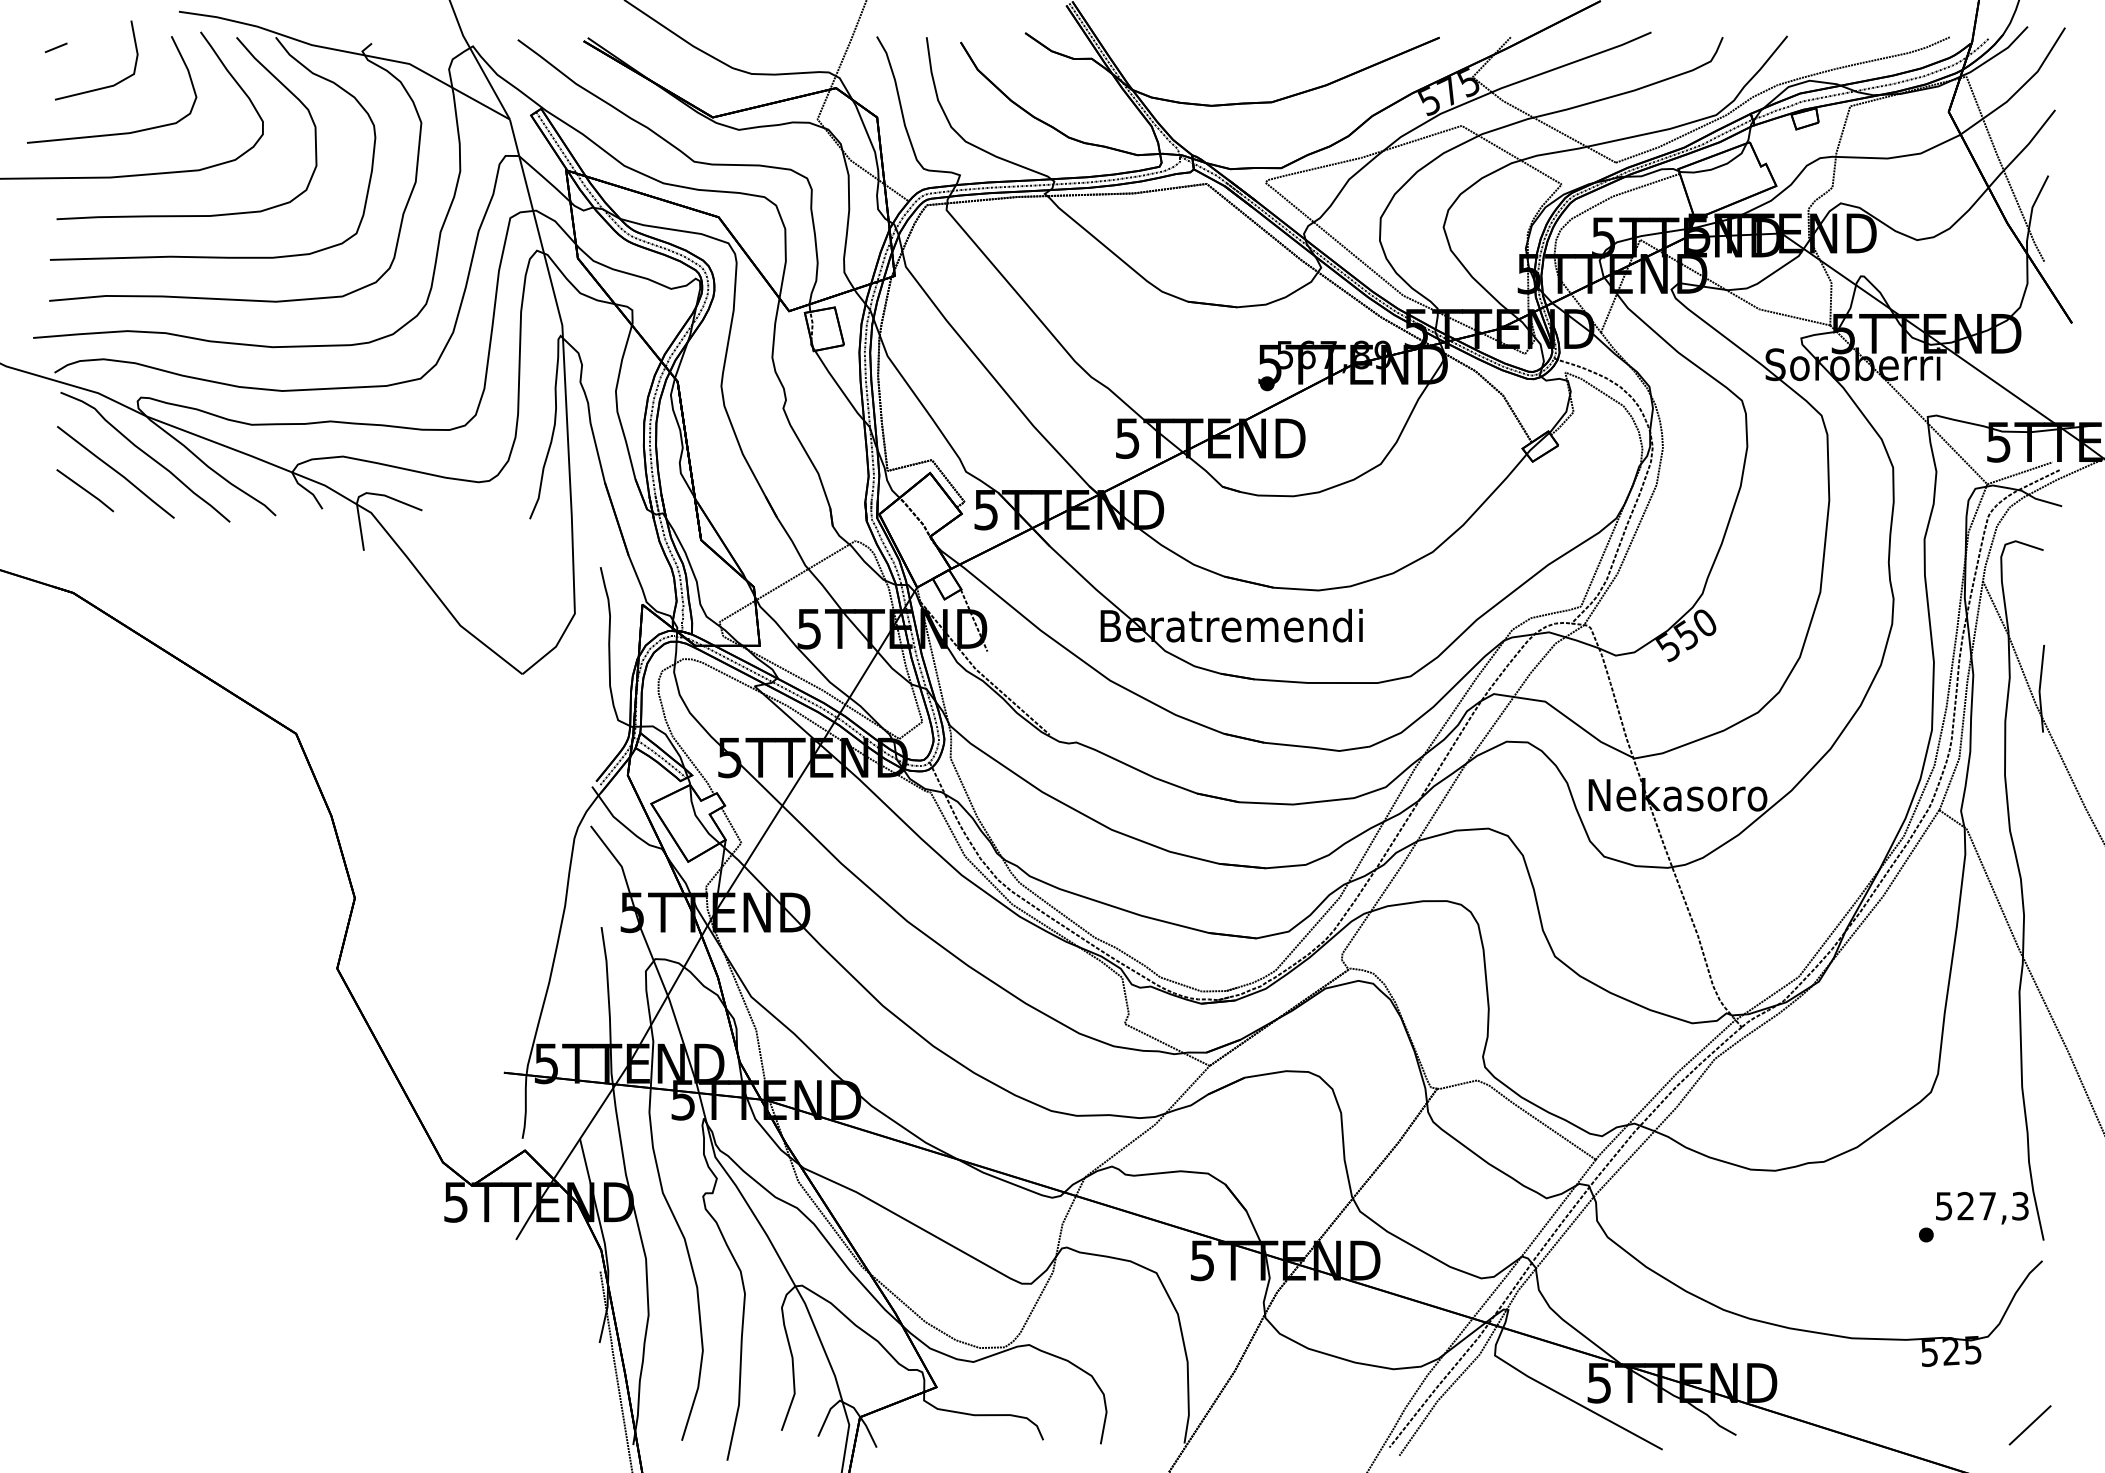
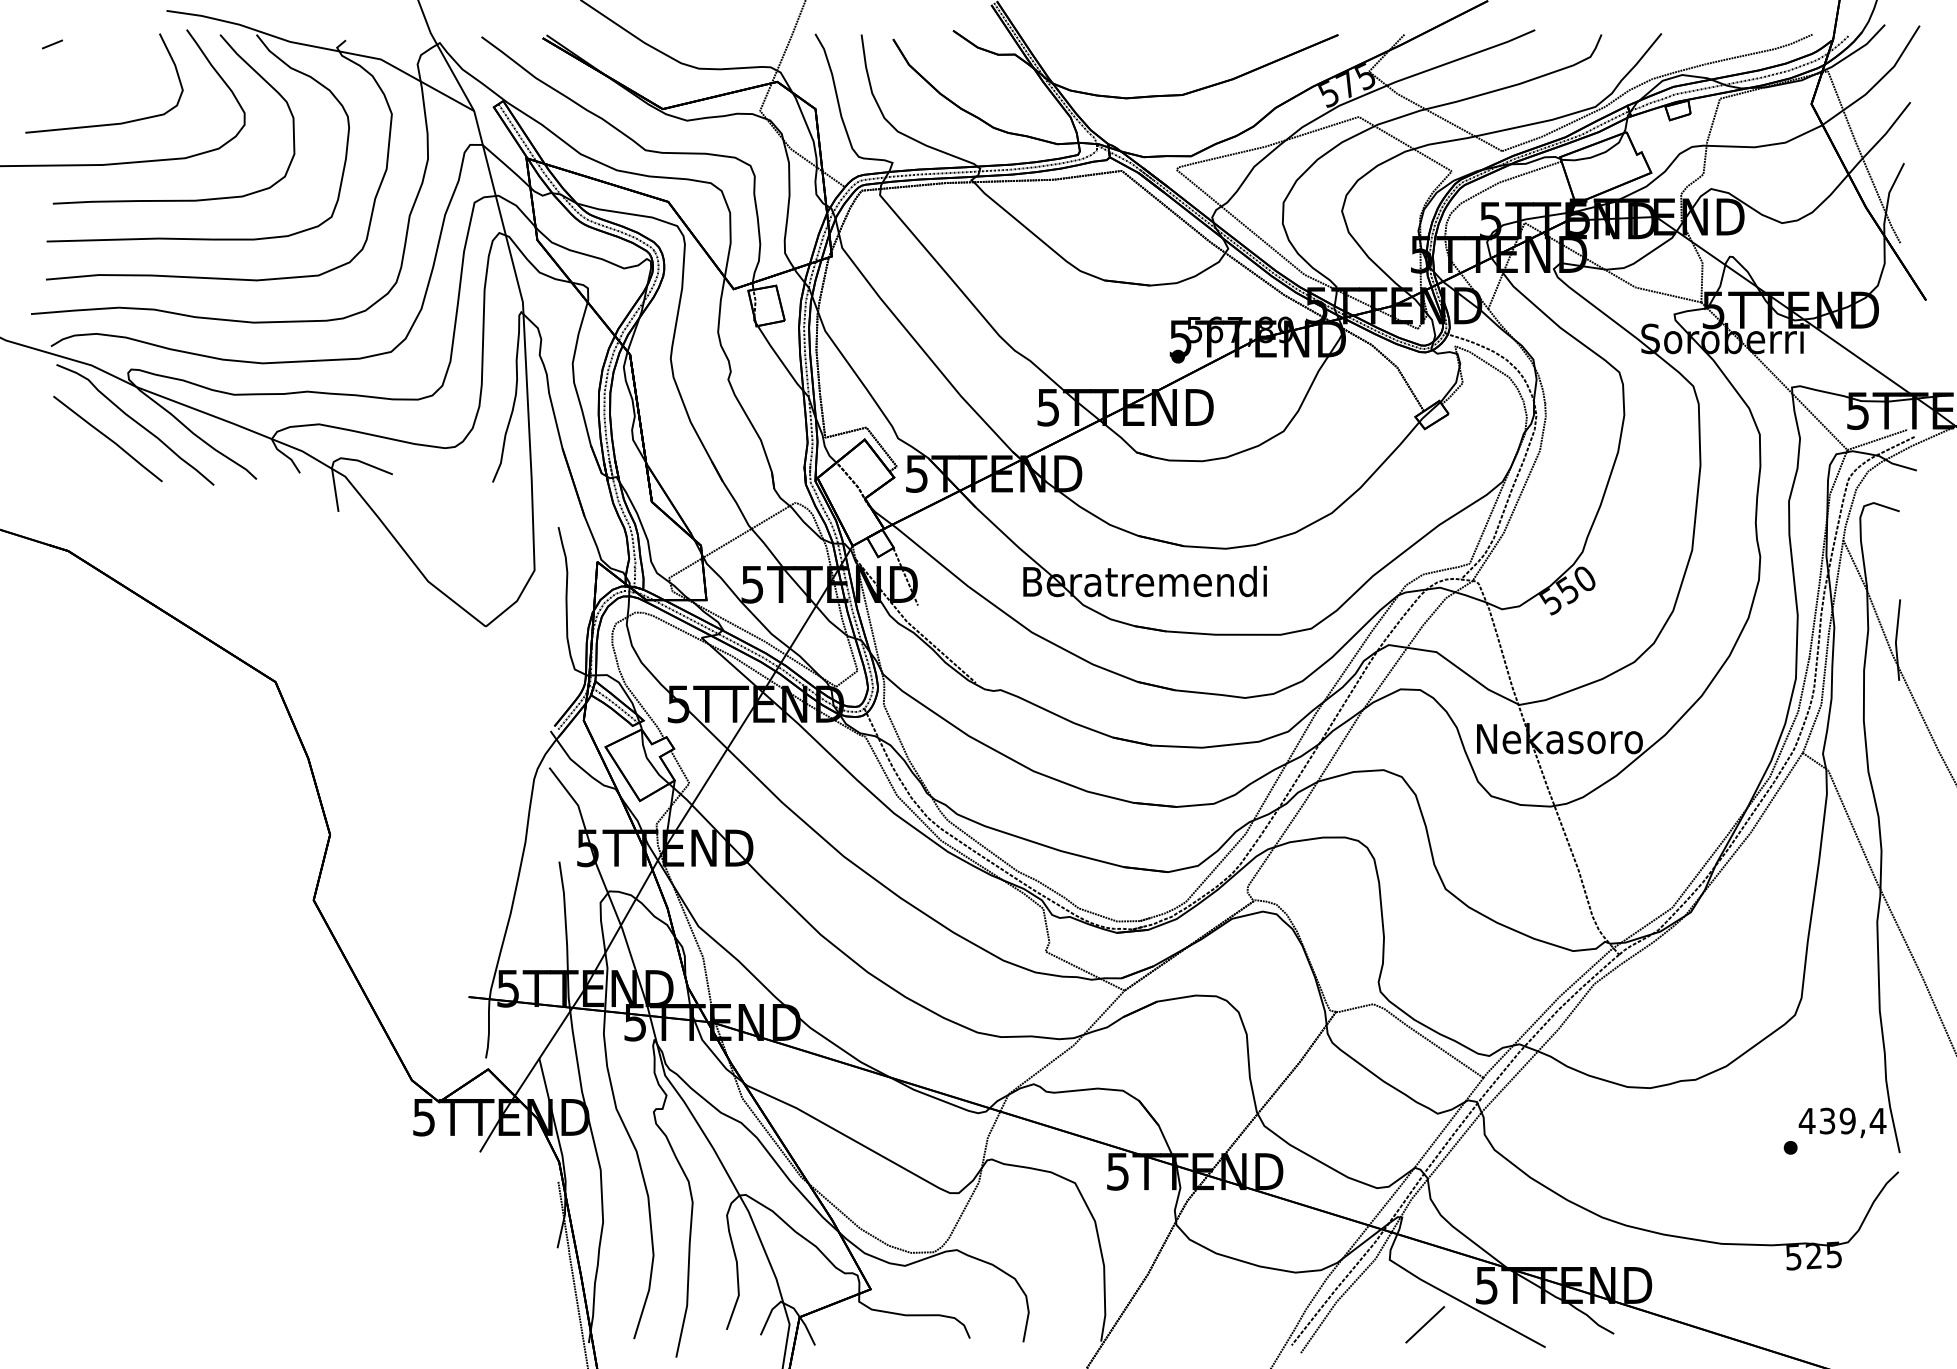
line: (103, 86) -> (96, 80), removed
line: (85, 491) -> (79, 456), removed
text: (1982, 1205) -> (1842, 1120), 527,3 -> 439,4
line: (2030, 1425) -> (1425, 1324), moved

